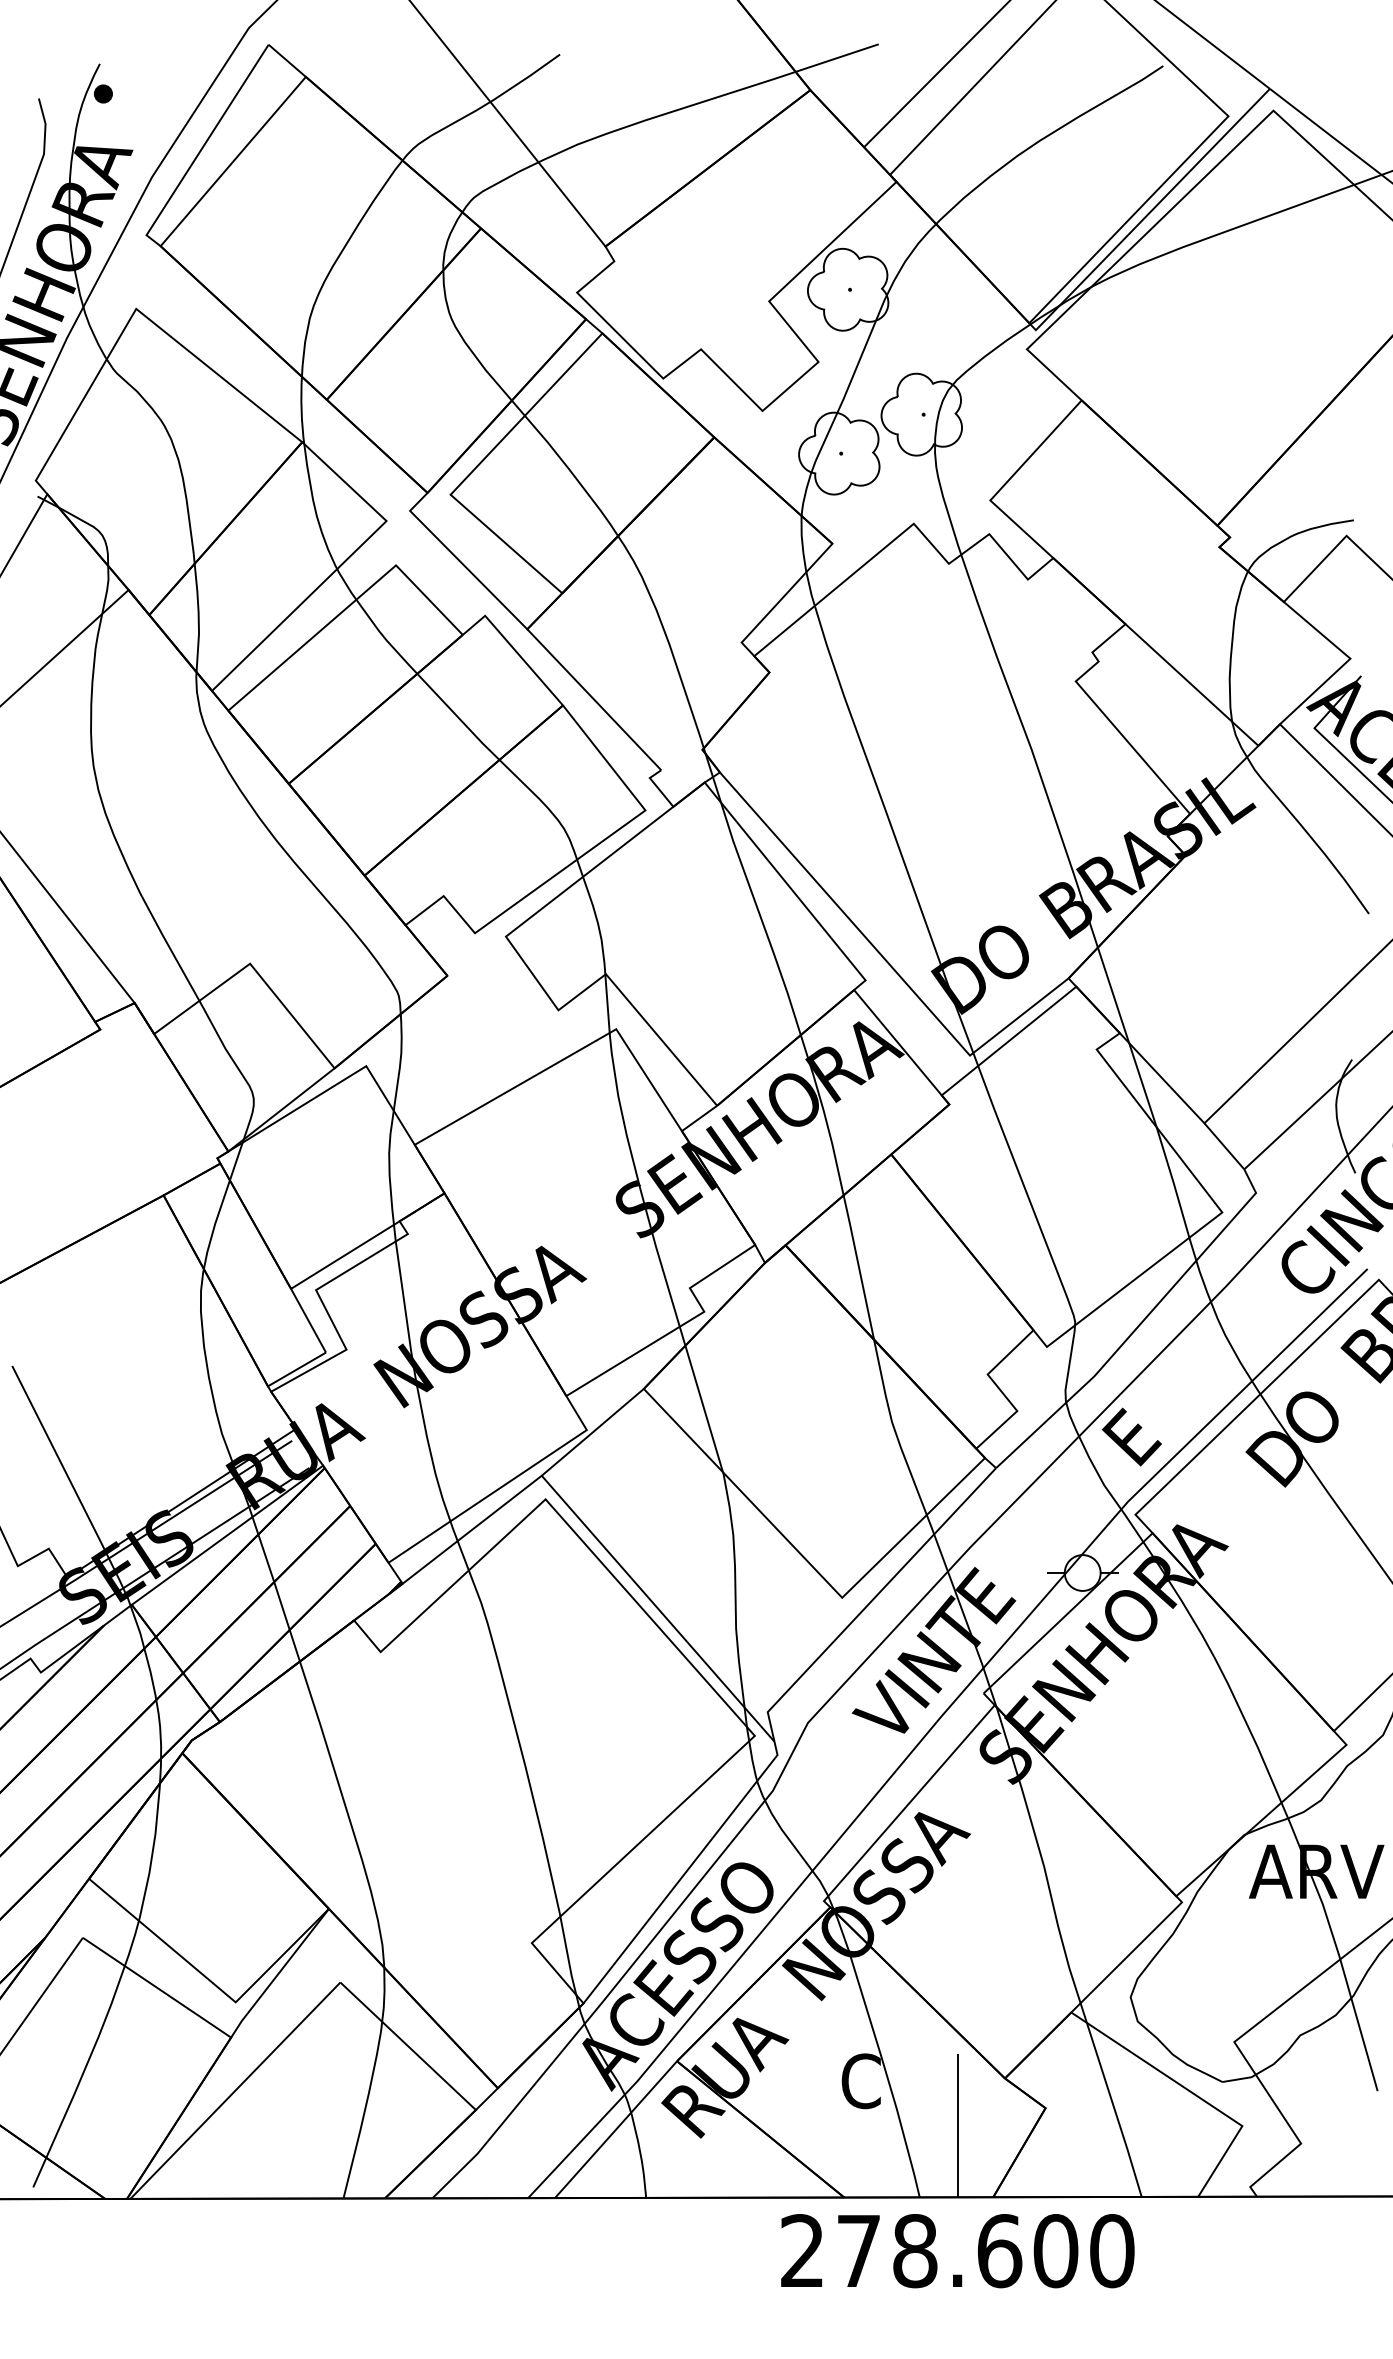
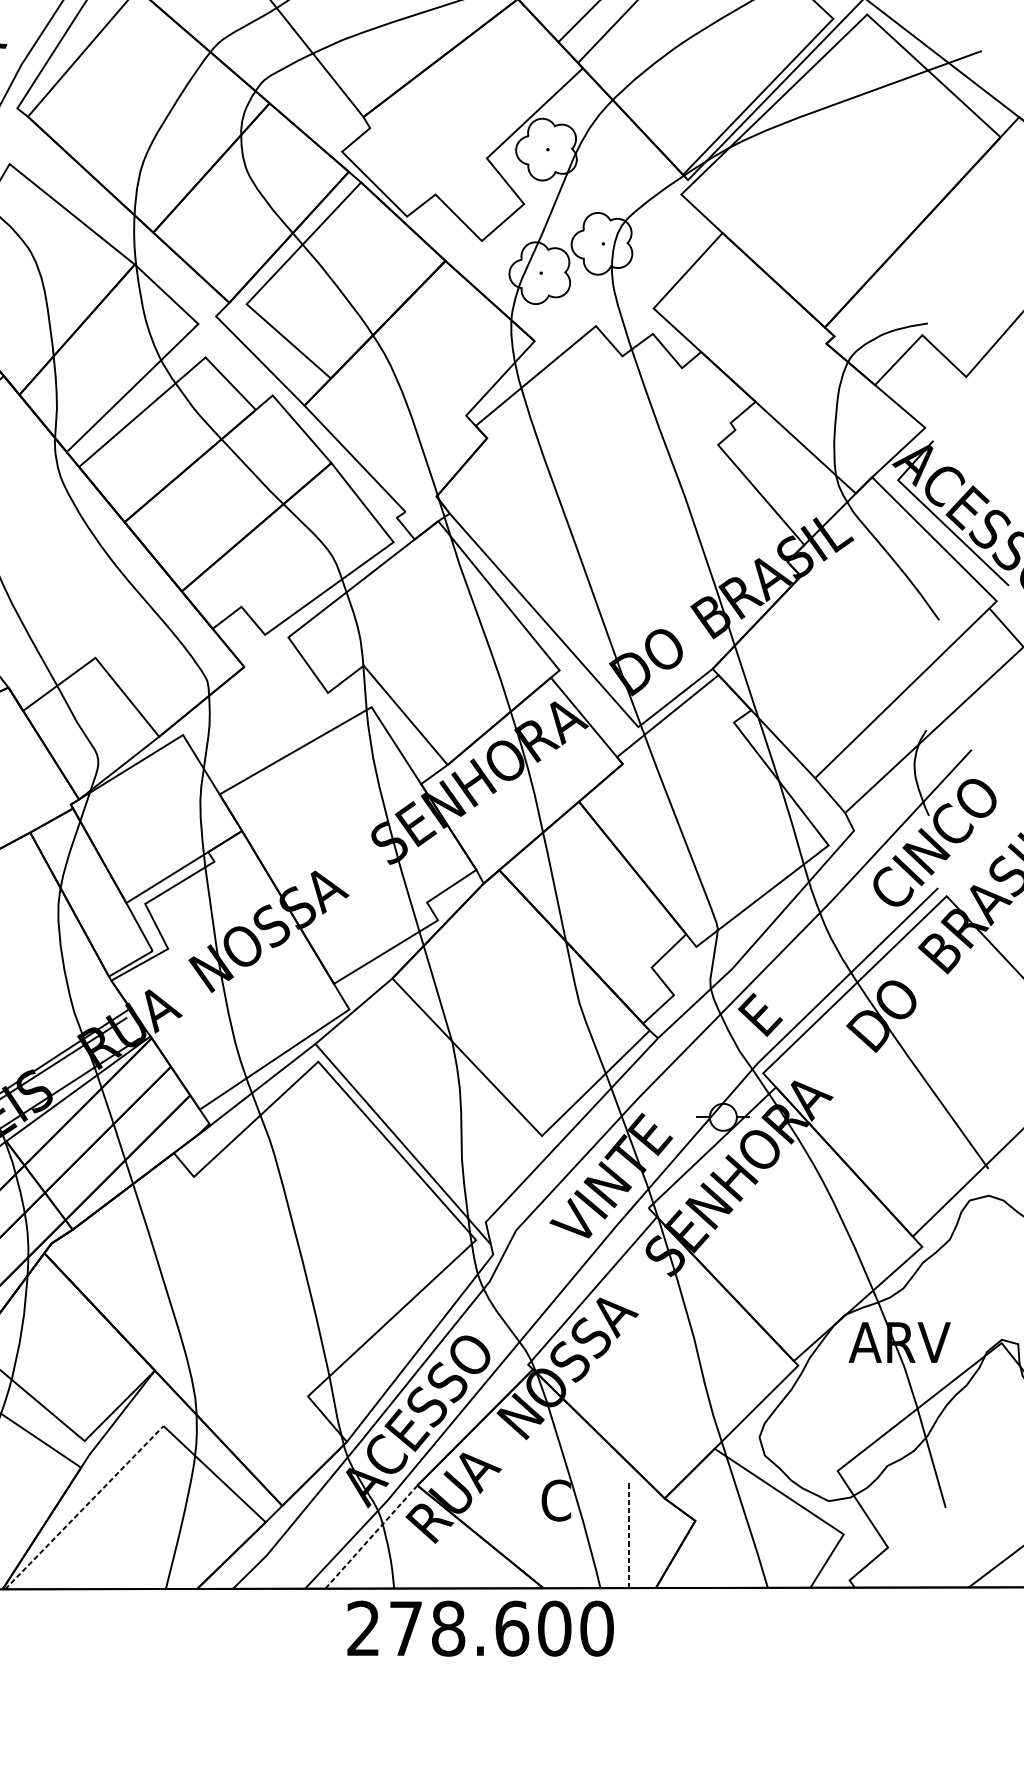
line: (235, 2090) -> (84, 1507), solid -> dashed
line: (957, 2125) -> (628, 1533), solid -> dashed
line: (616, 2129) -> (371, 1536), solid -> dashed
text: (957, 2251) -> (480, 1628), moved

